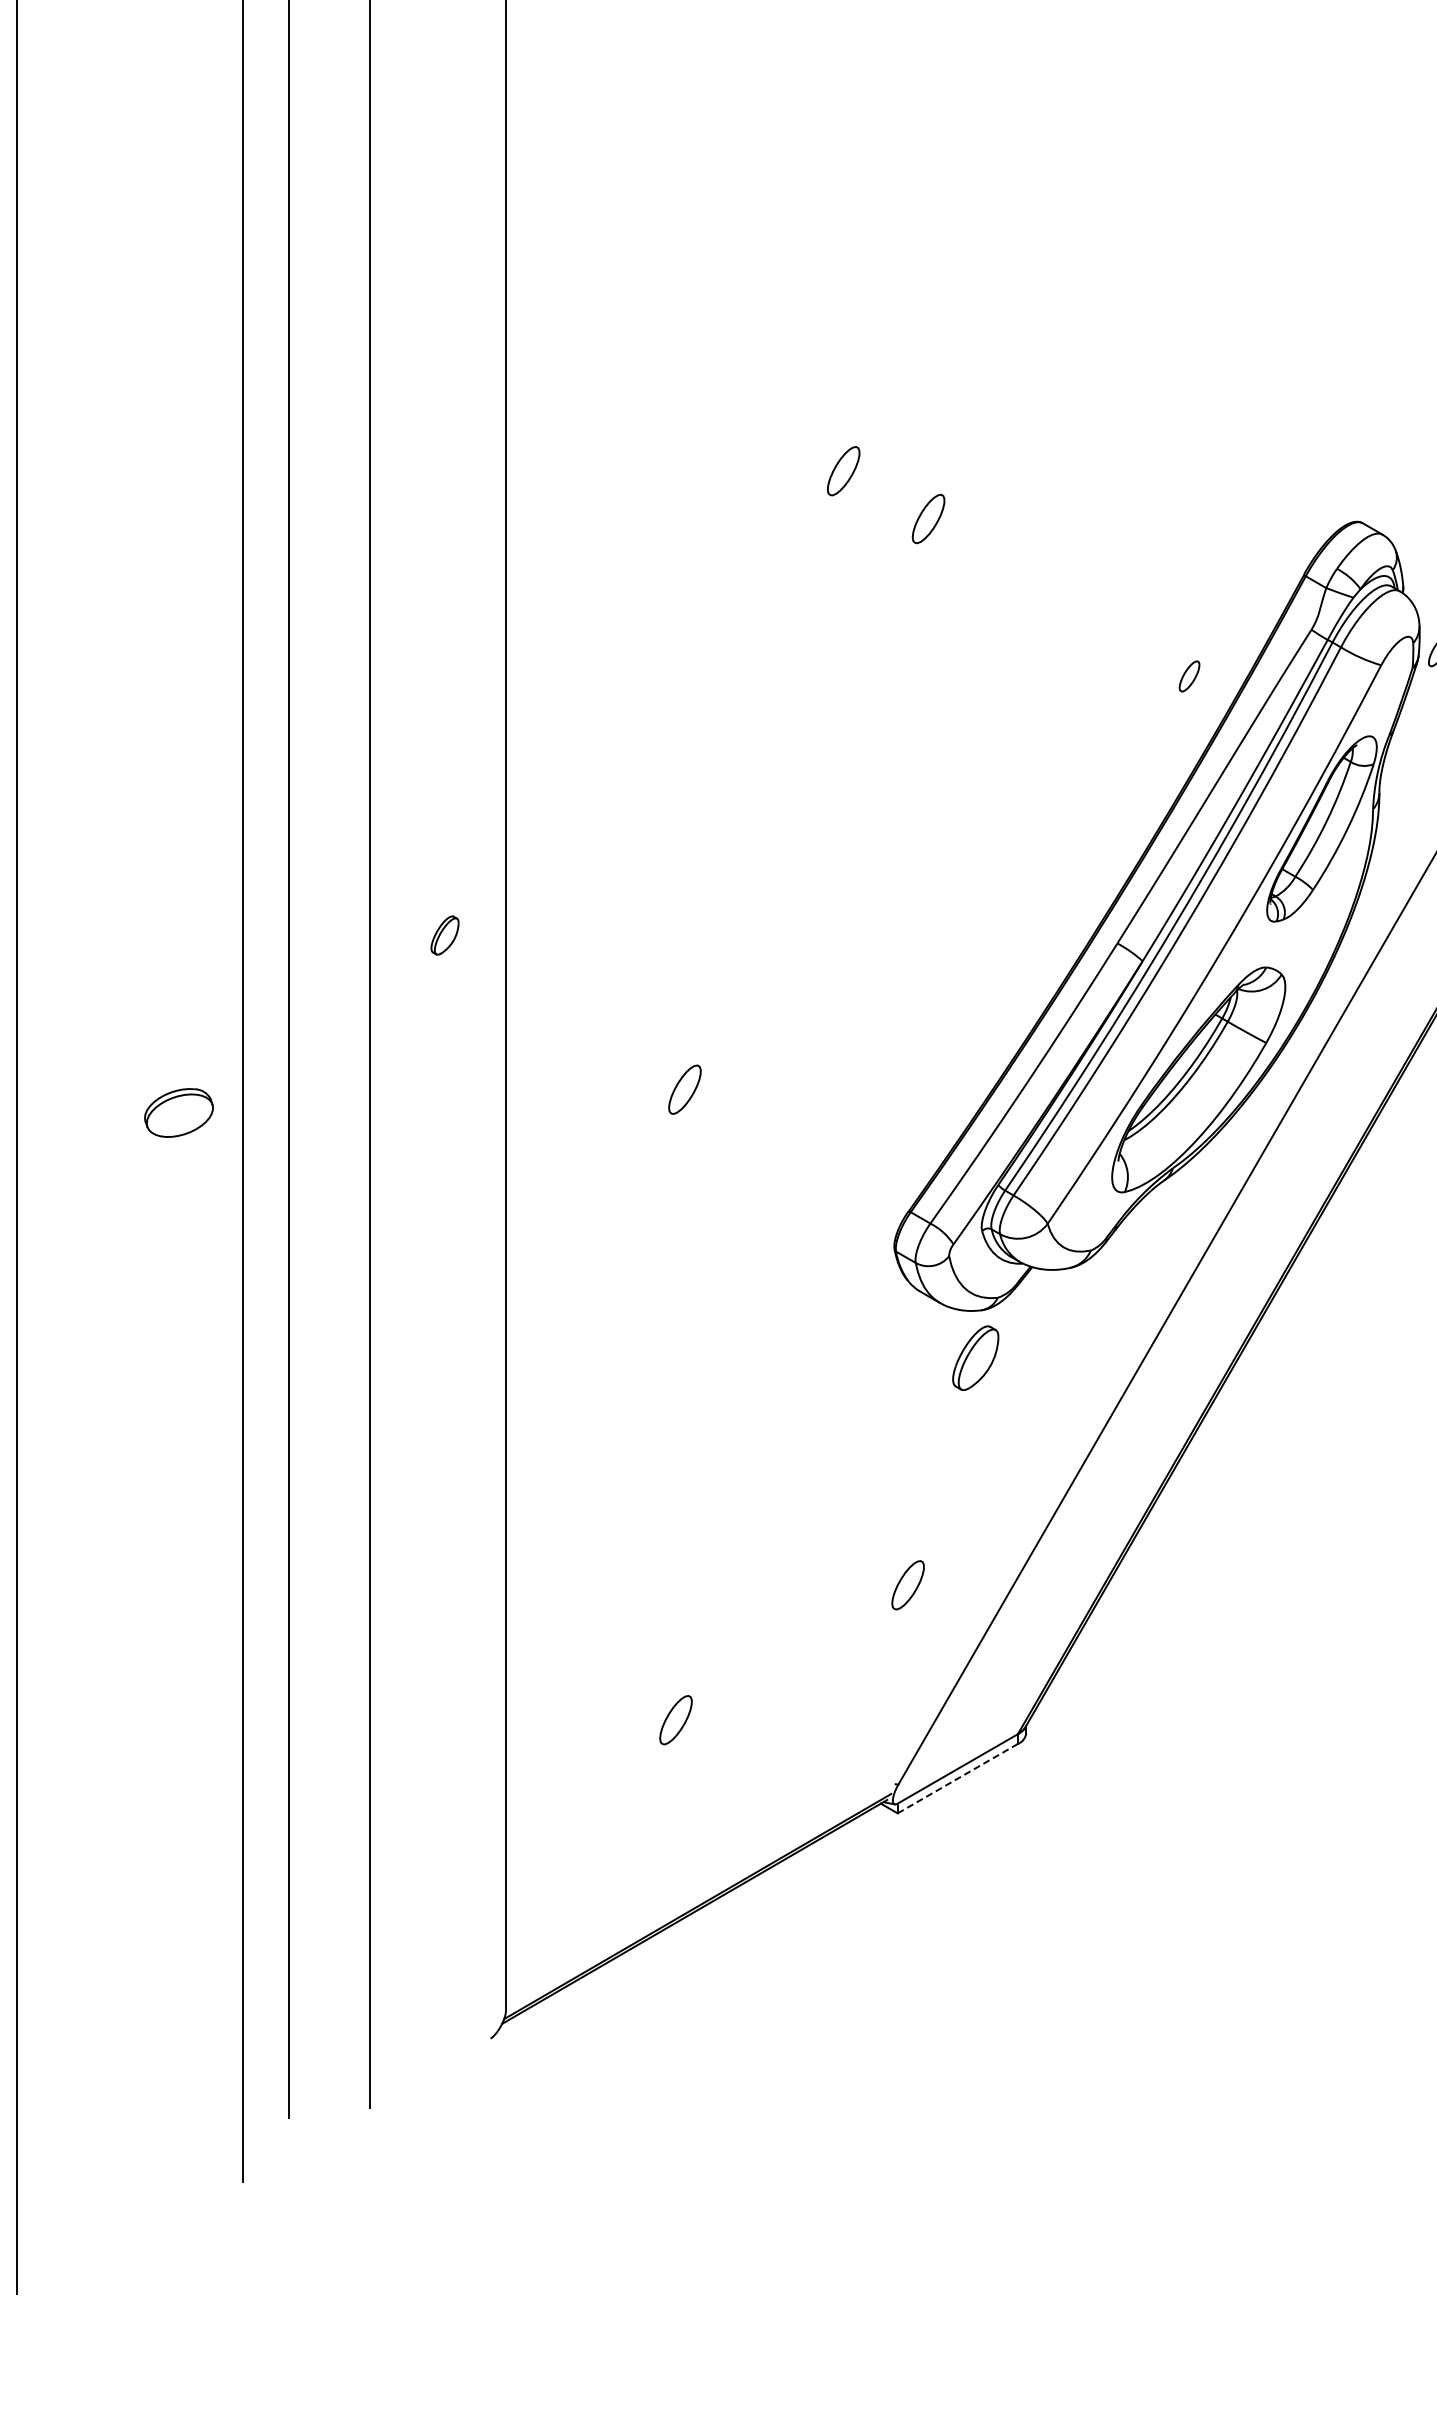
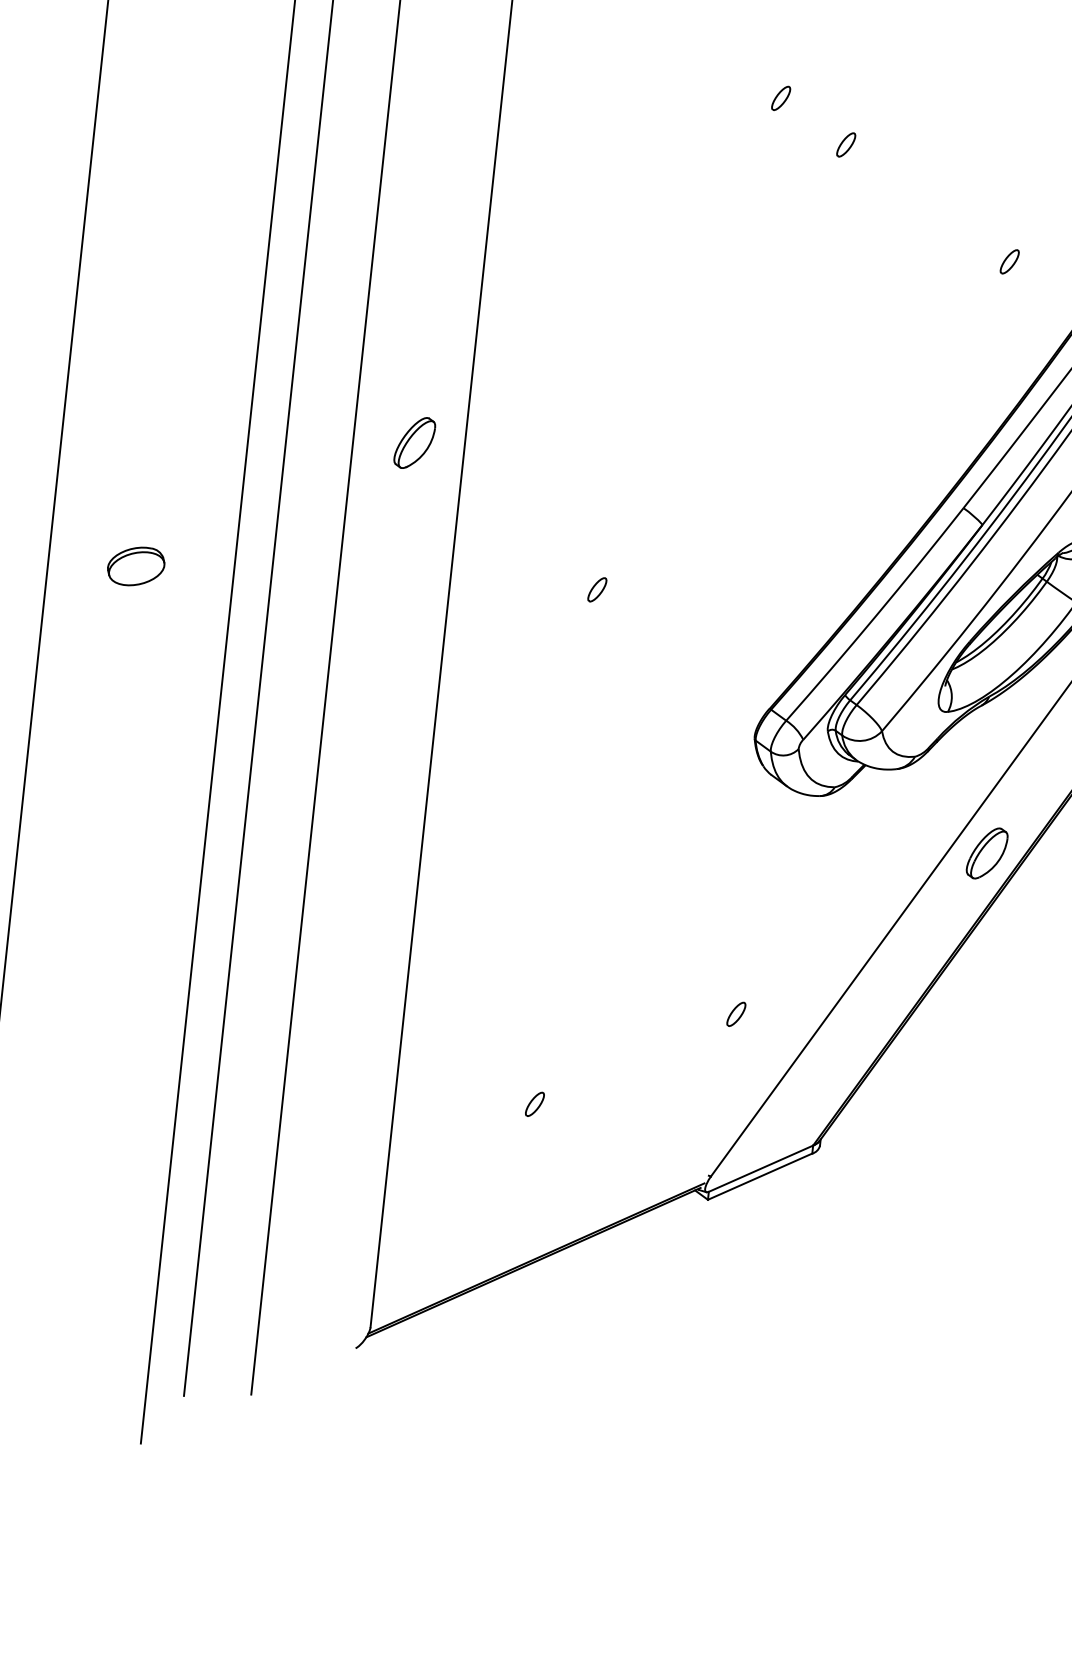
part: (843, 471) -> (780, 98), size x0.62
part: (928, 519) -> (846, 145), size x0.62
part: (1189, 676) -> (1009, 261), moved
part: (444, 935) -> (414, 442), size x1.67
part: (684, 1089) -> (596, 589), size x0.62
part: (178, 1112) -> (135, 566), moved
part: (975, 1357) -> (987, 852), moved
part: (907, 1585) -> (735, 1014), size x0.62
part: (675, 1720) -> (534, 1104), size x0.62
line: (958, 1778) -> (760, 1176), dashed -> solid

